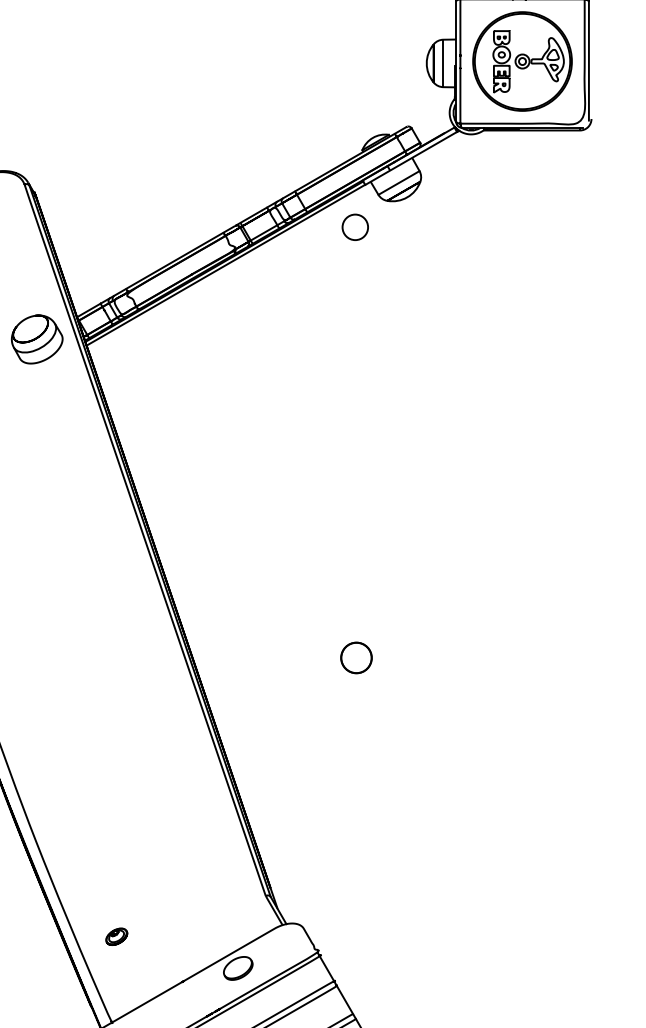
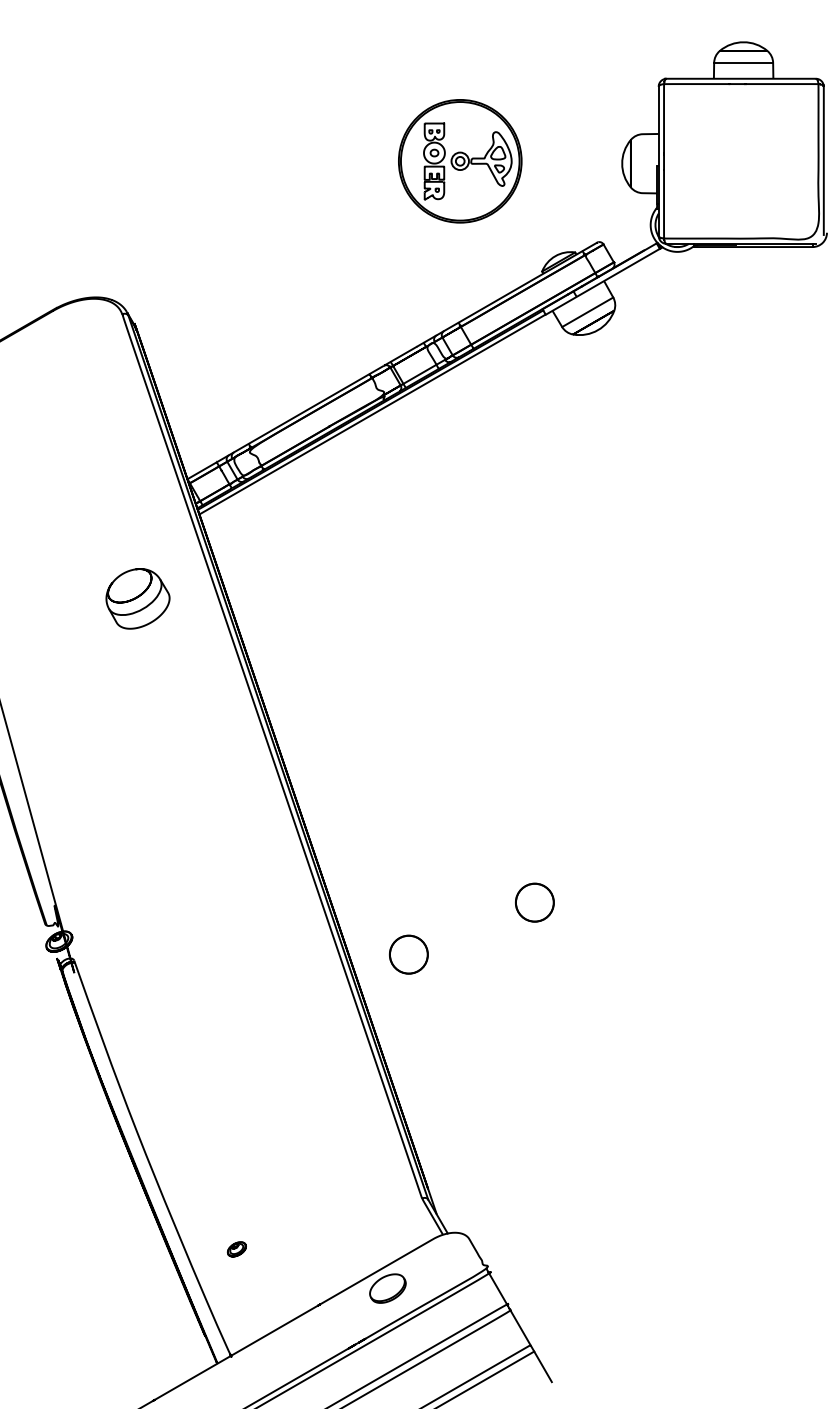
part: (522, 61) -> (460, 161), moved
line: (443, 63) -> (642, 163), removed
circle: (355, 227) -> (533, 367), removed
part: (36, 339) -> (137, 598), moved
circle: (254, 699) -> (408, 954), added
part: (116, 936) -> (236, 1249), size x0.7

